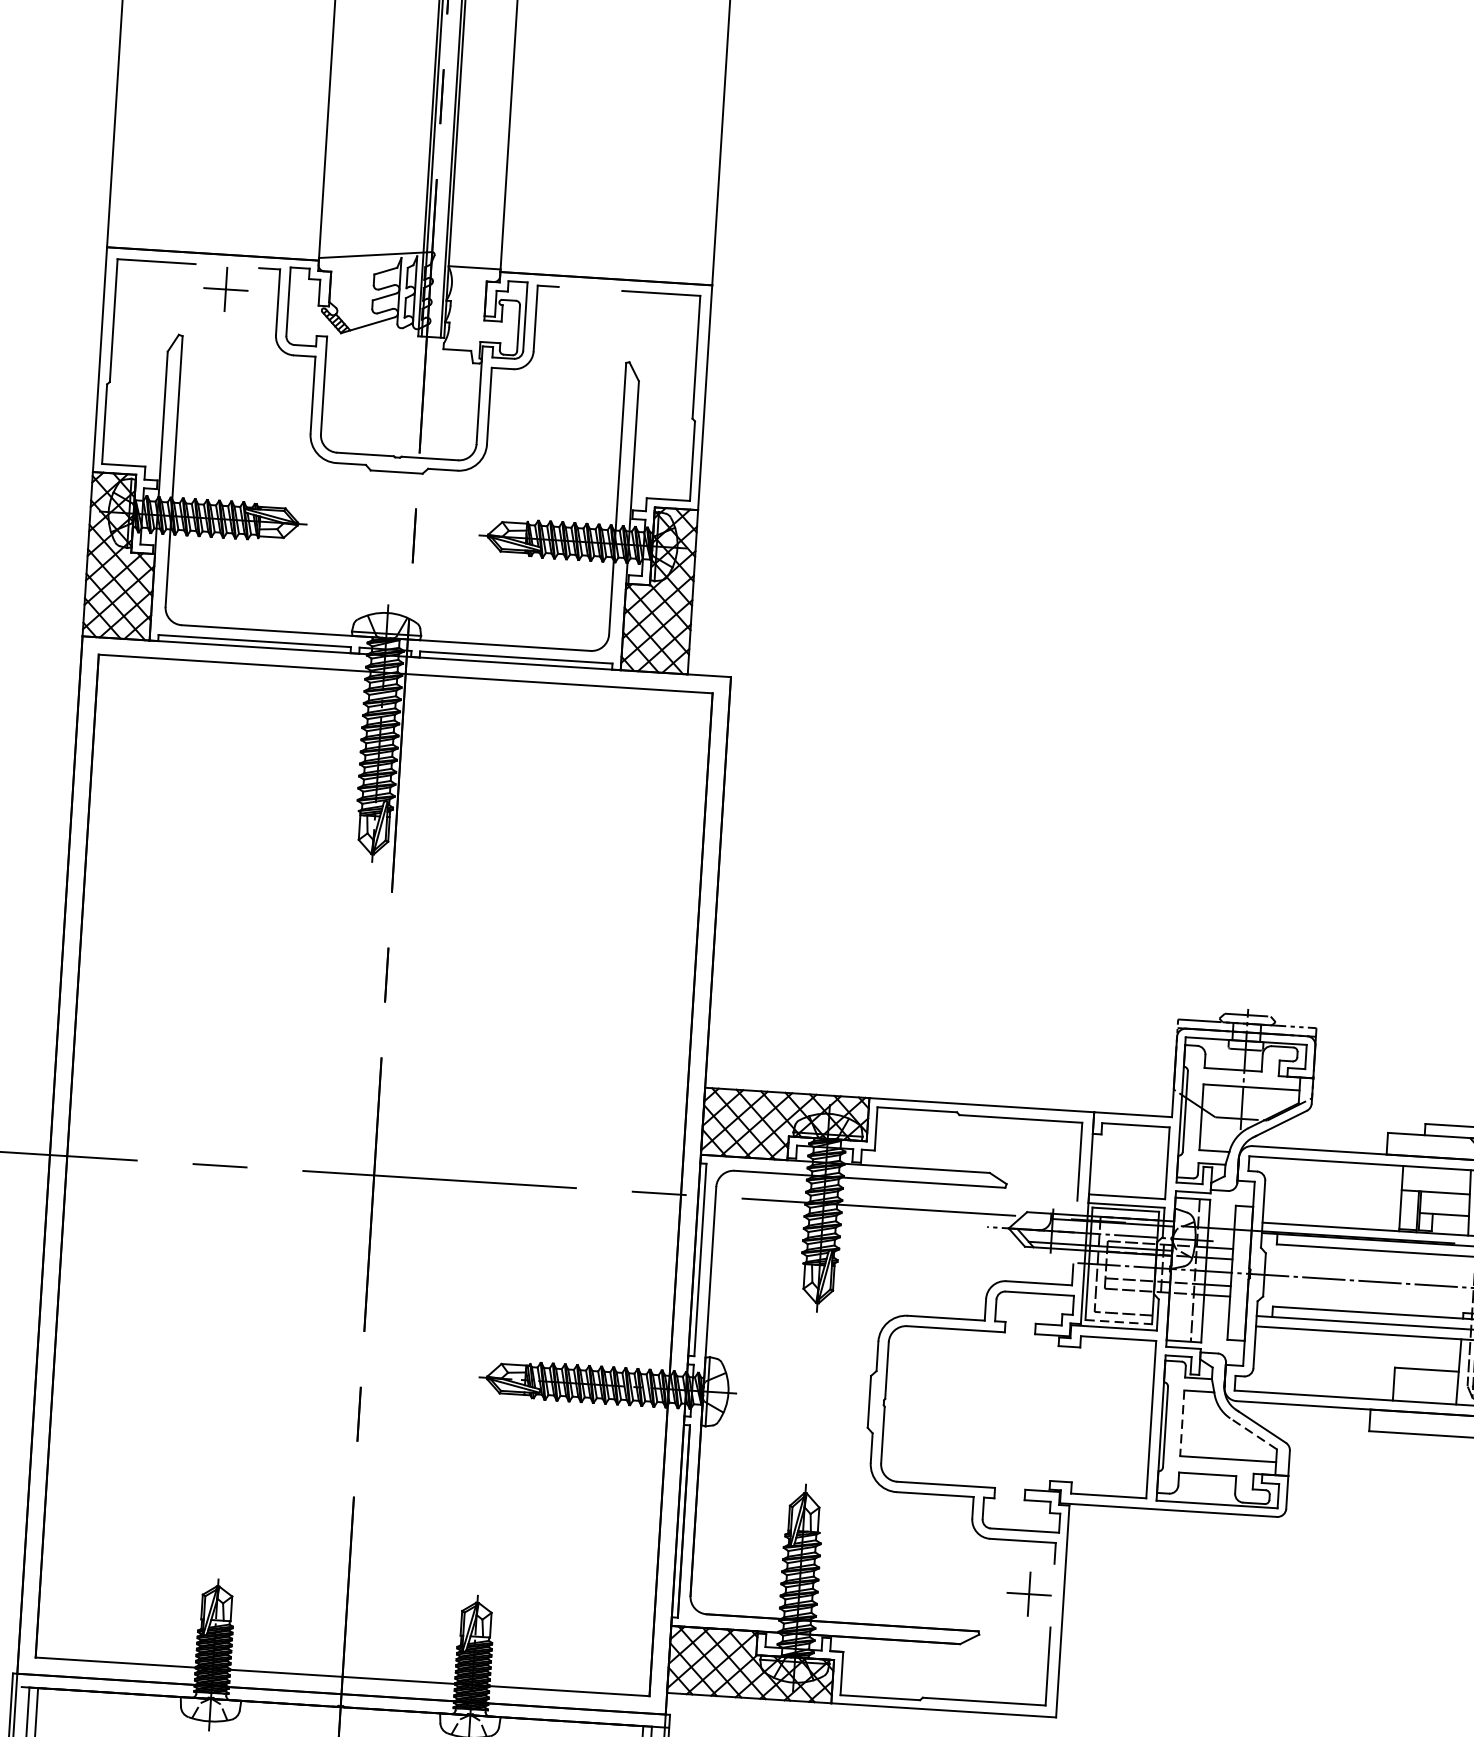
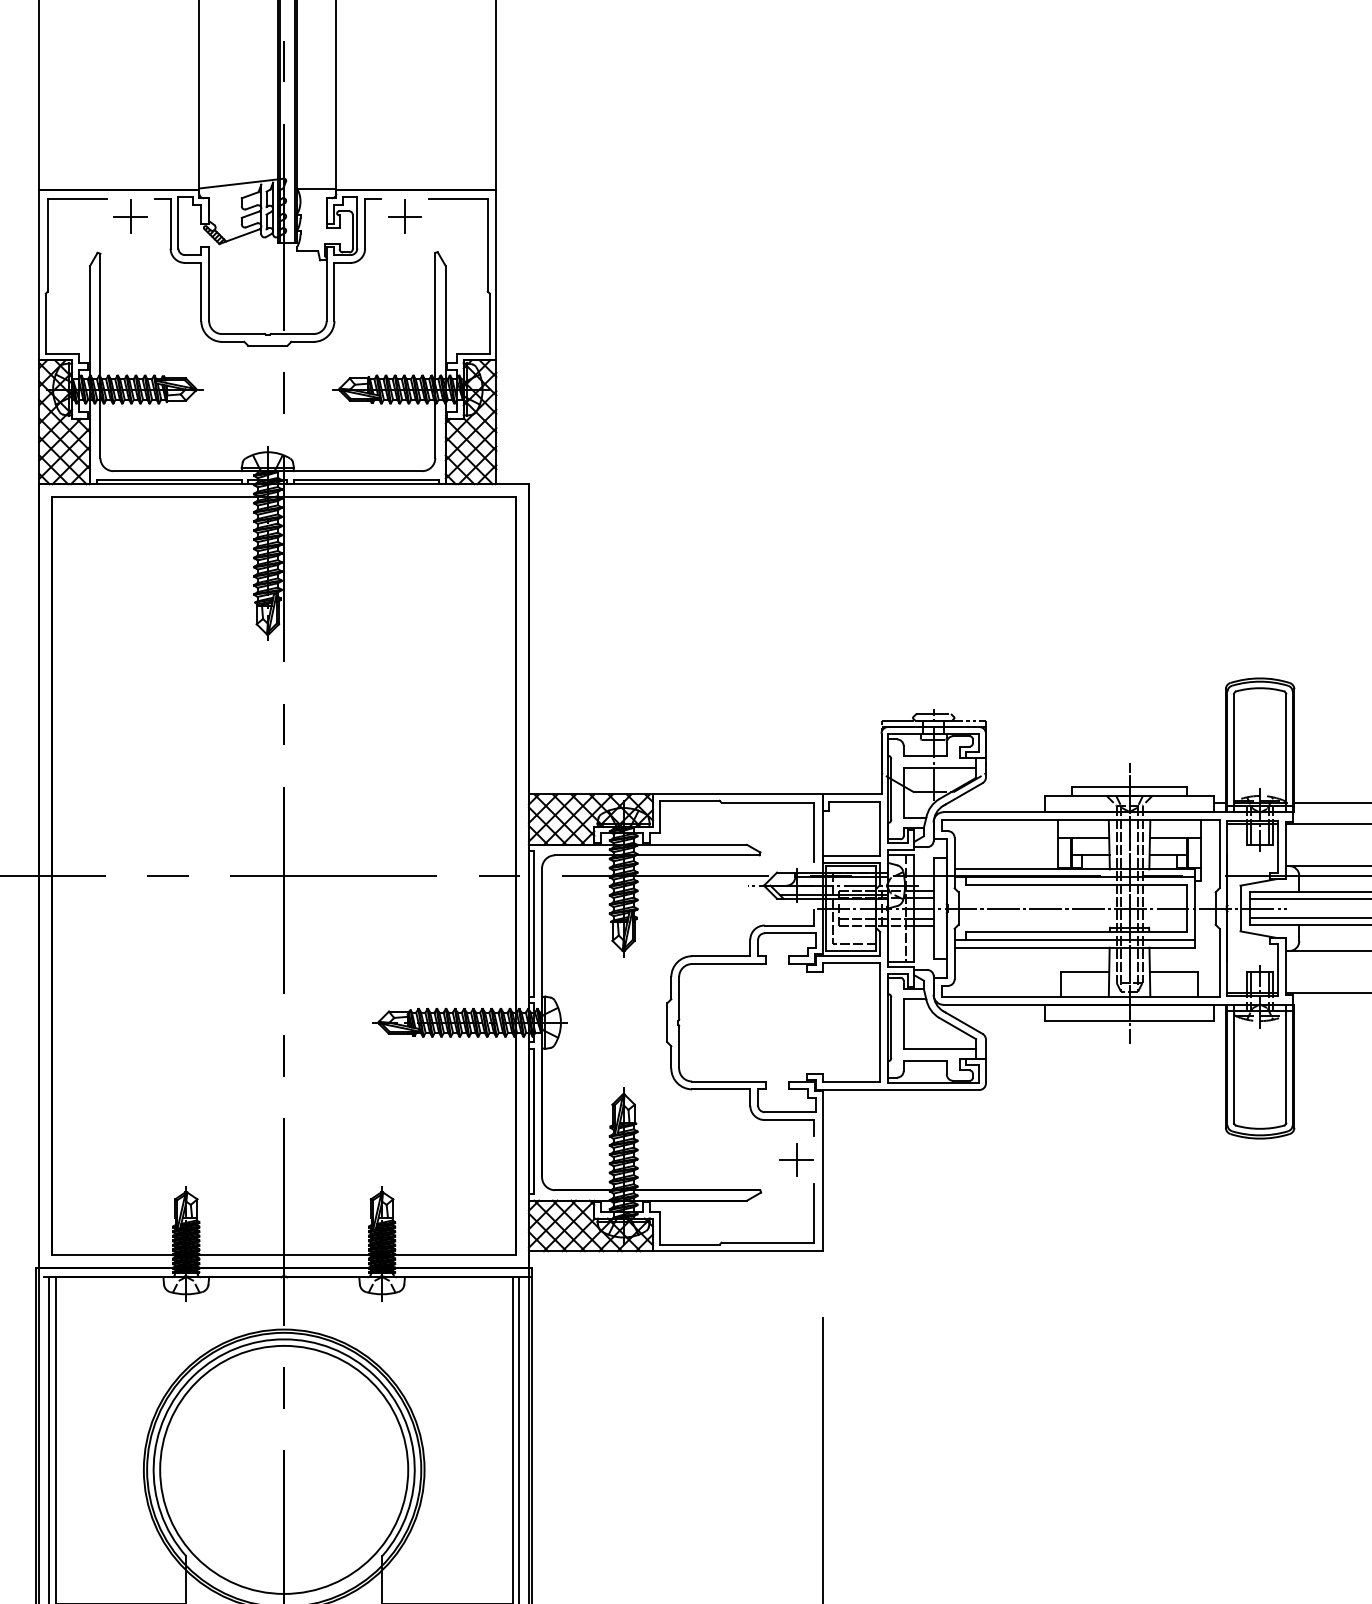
part: (588, 312) -> (404, 216), added
line: (1119, 1321) -> (851, 950), dashed -> solid
line: (1181, 1423) -> (903, 1024), dashed -> solid
line: (1253, 1433) -> (957, 1028), dashed -> solid

